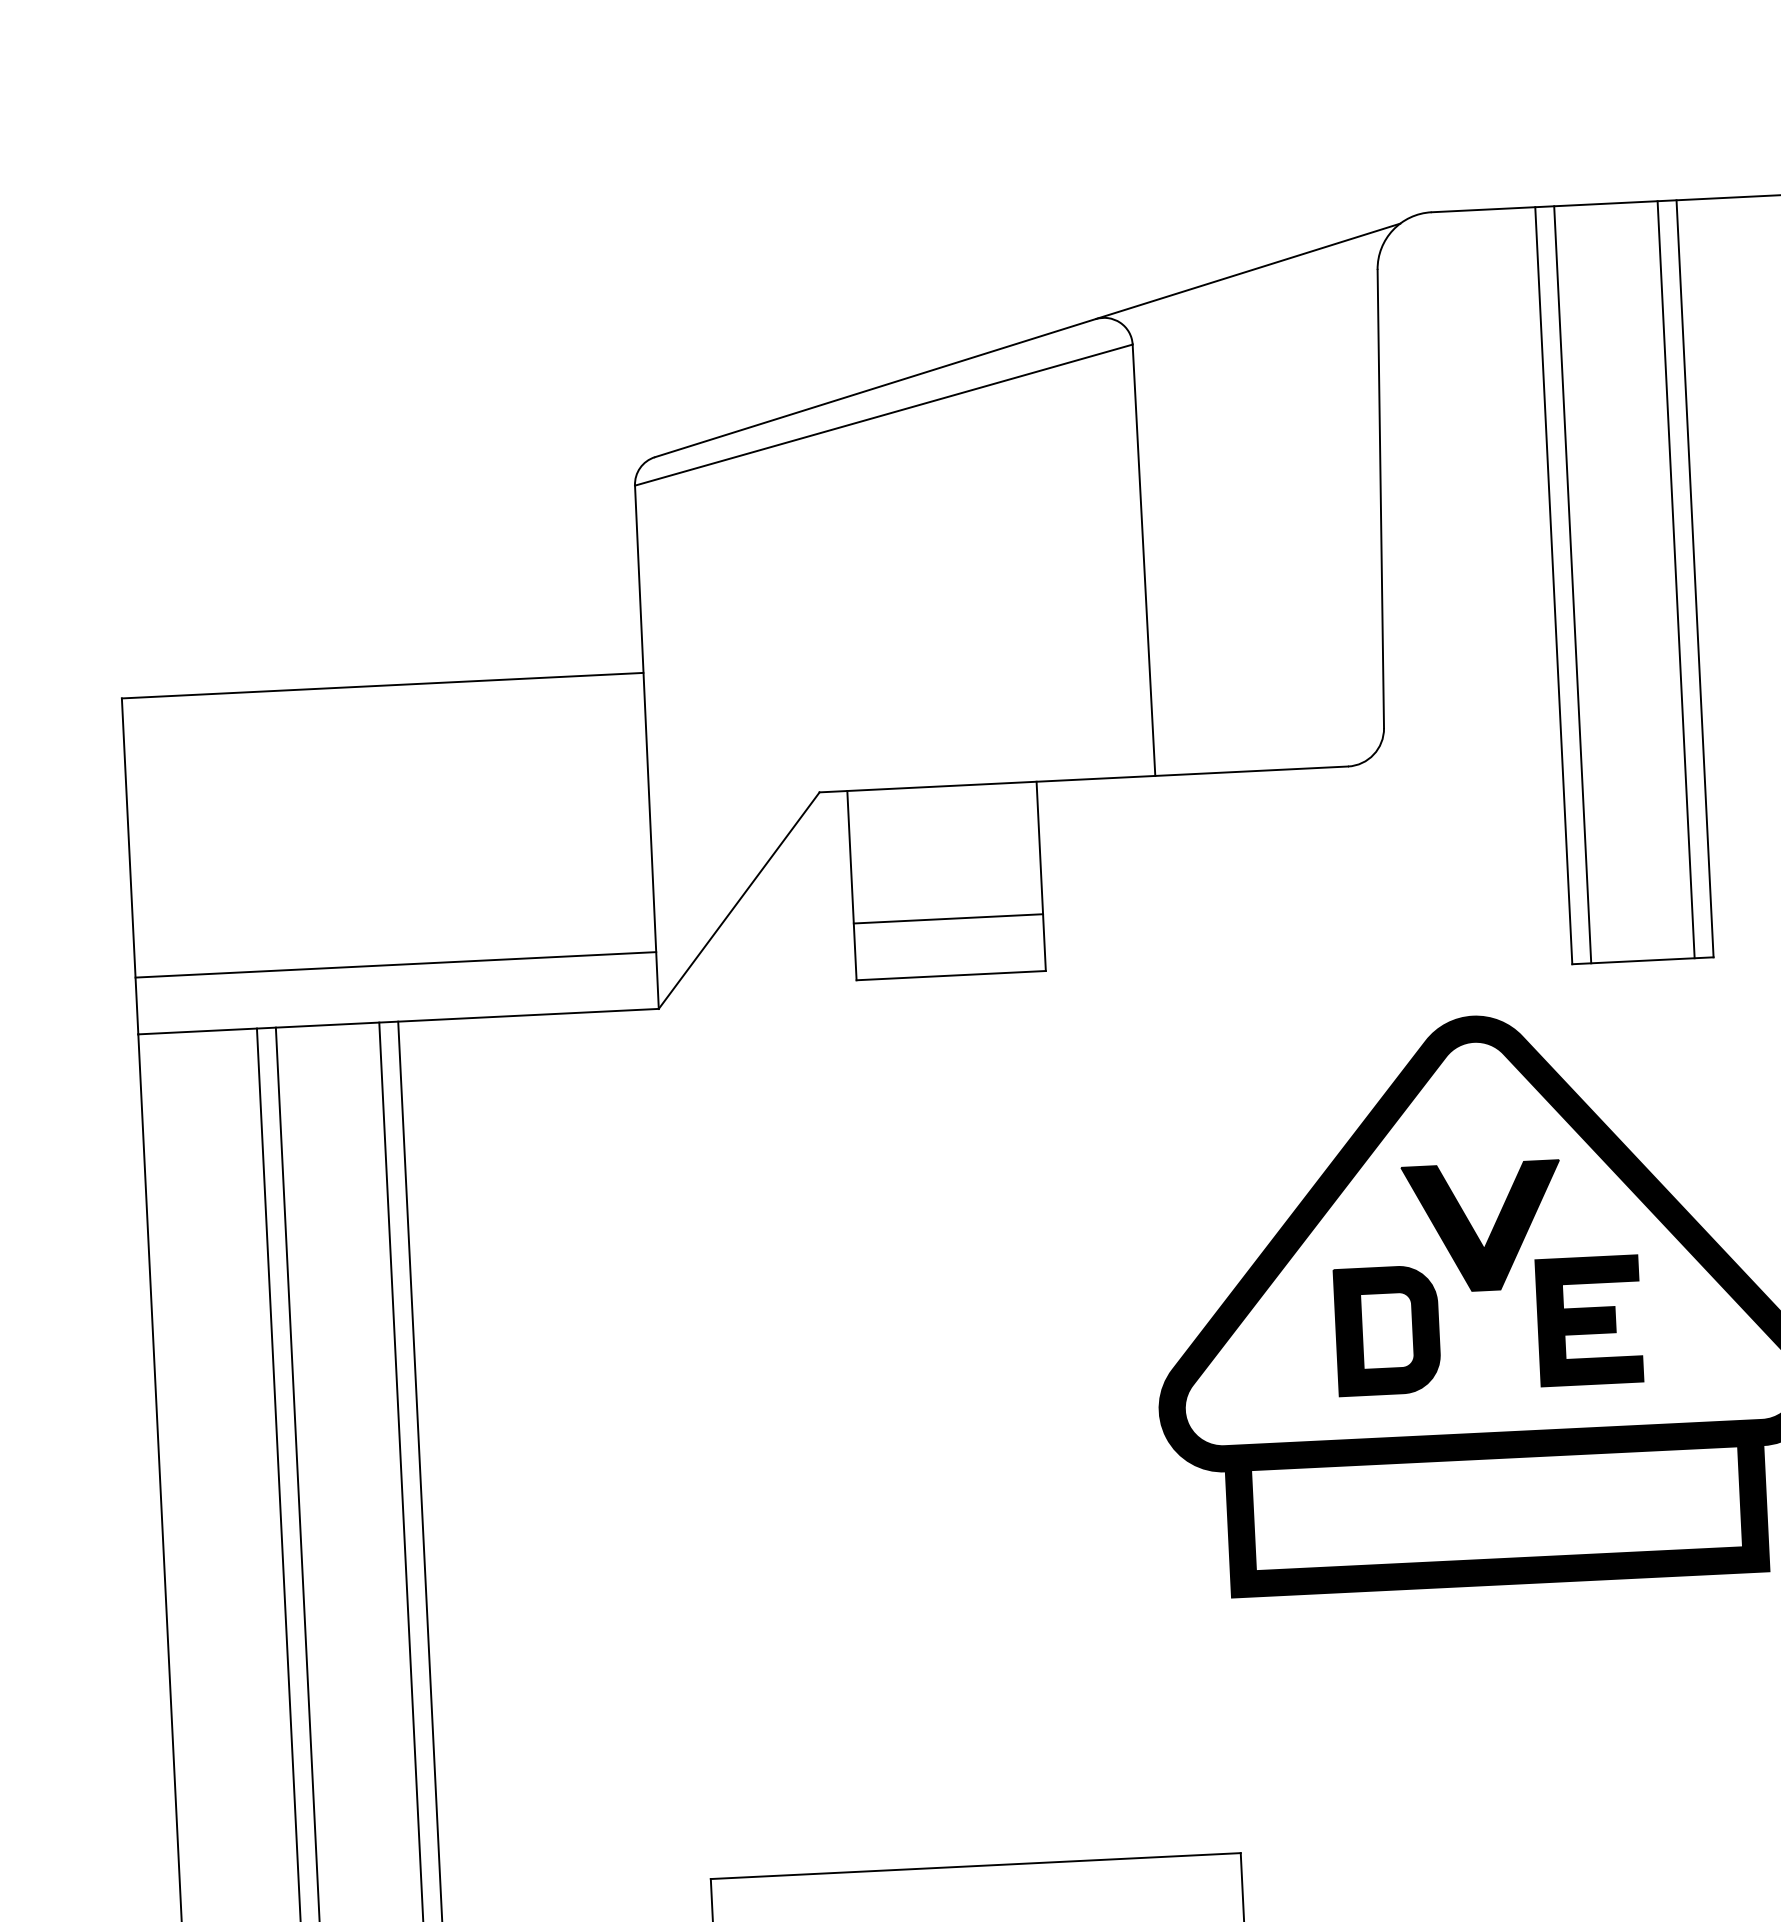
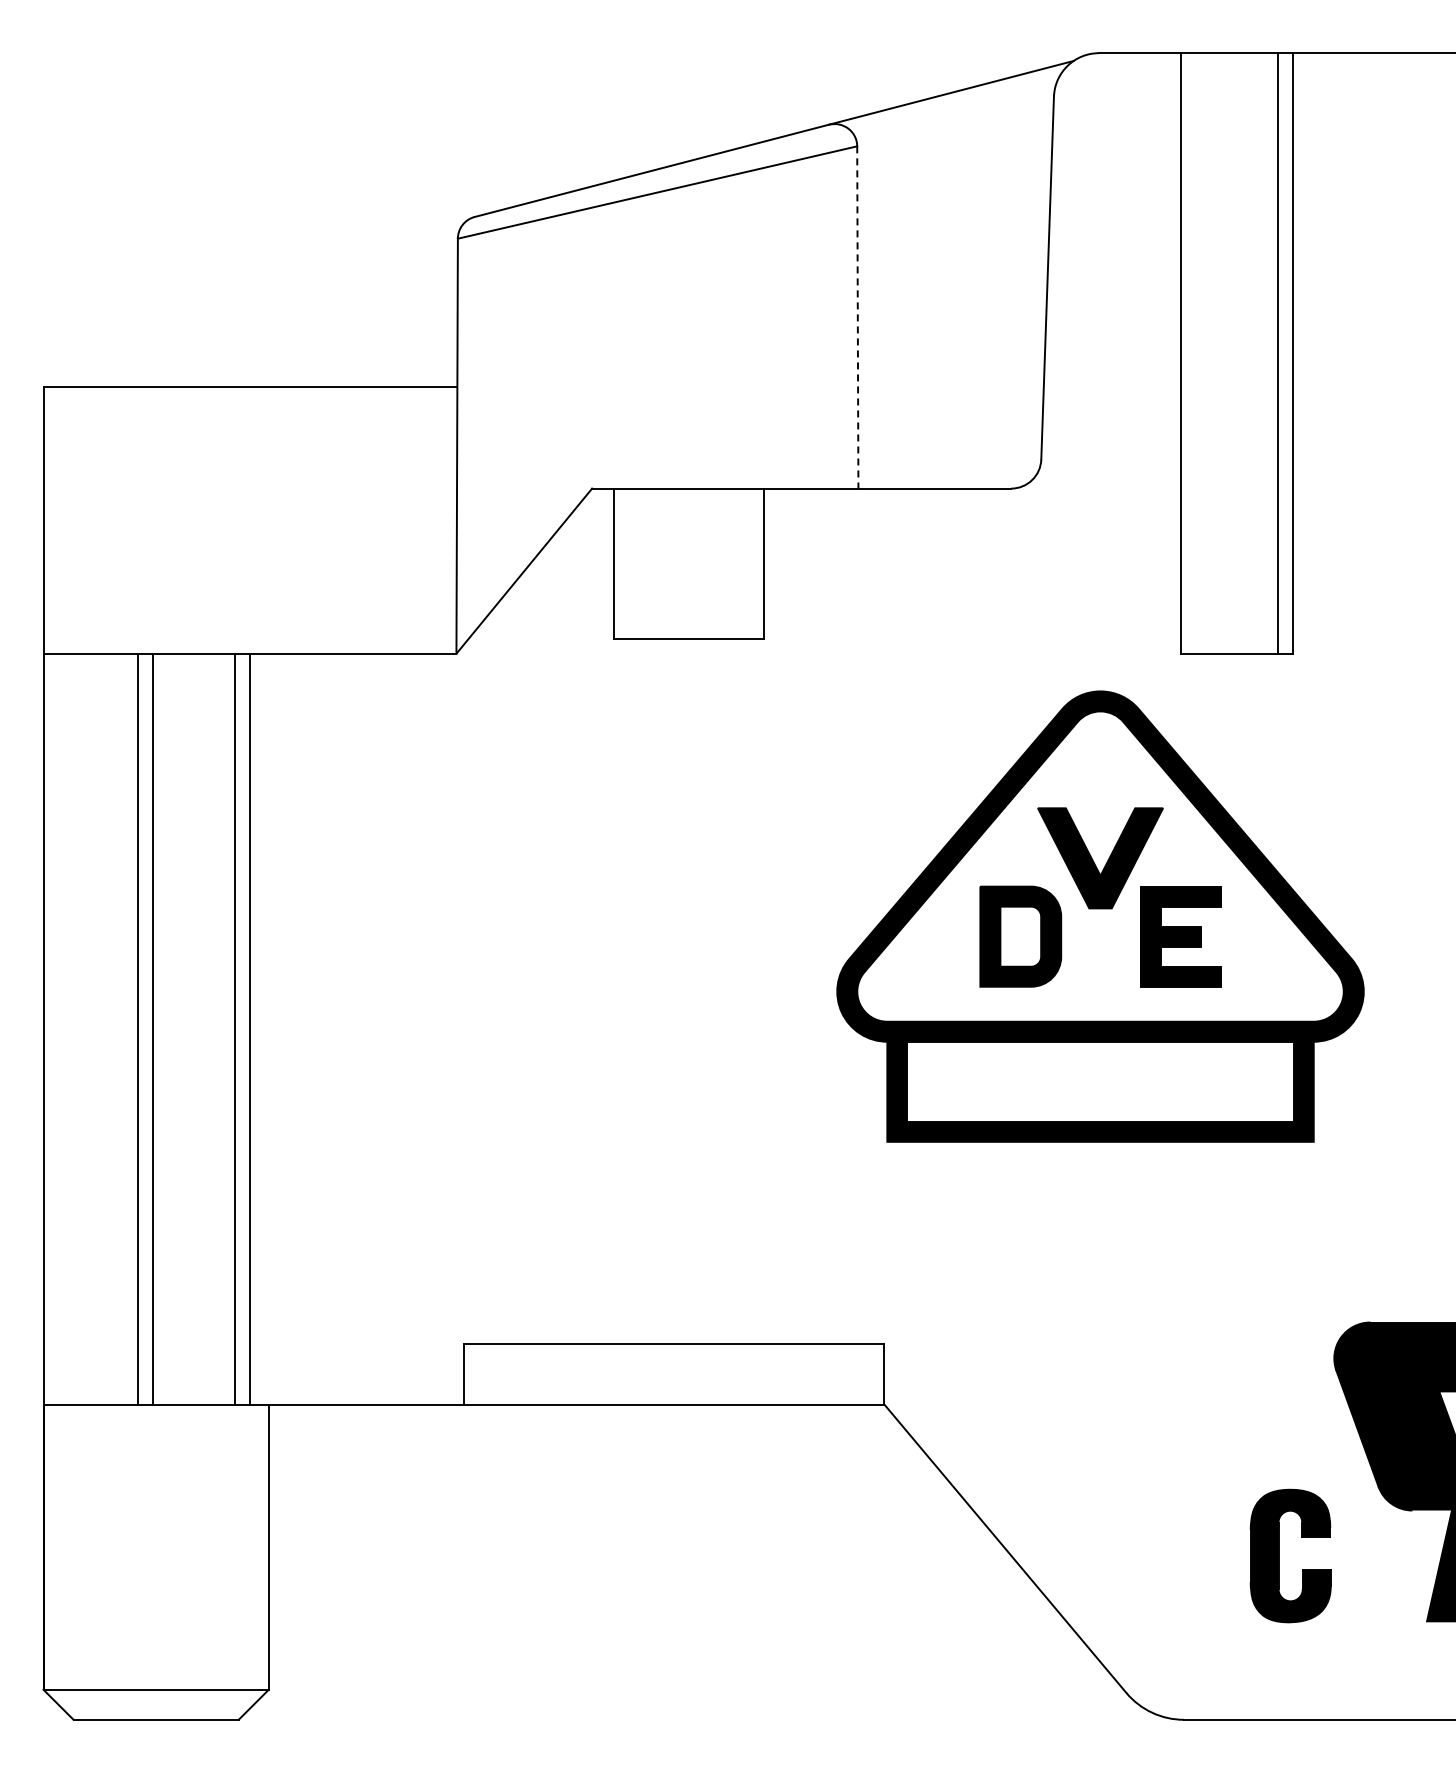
line: (1143, 560) -> (857, 317), solid -> dashed
line: (1573, 584) -> (1196, 353), removed
line: (948, 918) -> (689, 593), removed
line: (395, 964) -> (249, 608), removed

